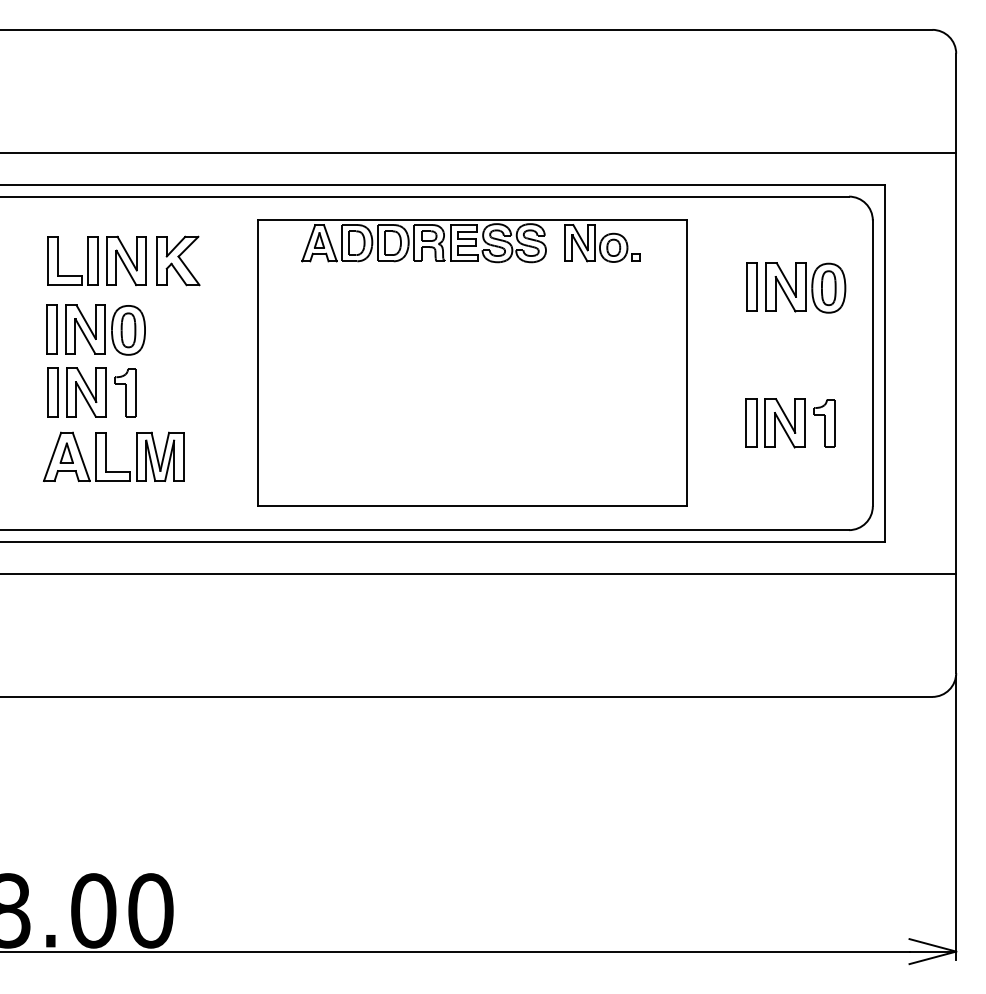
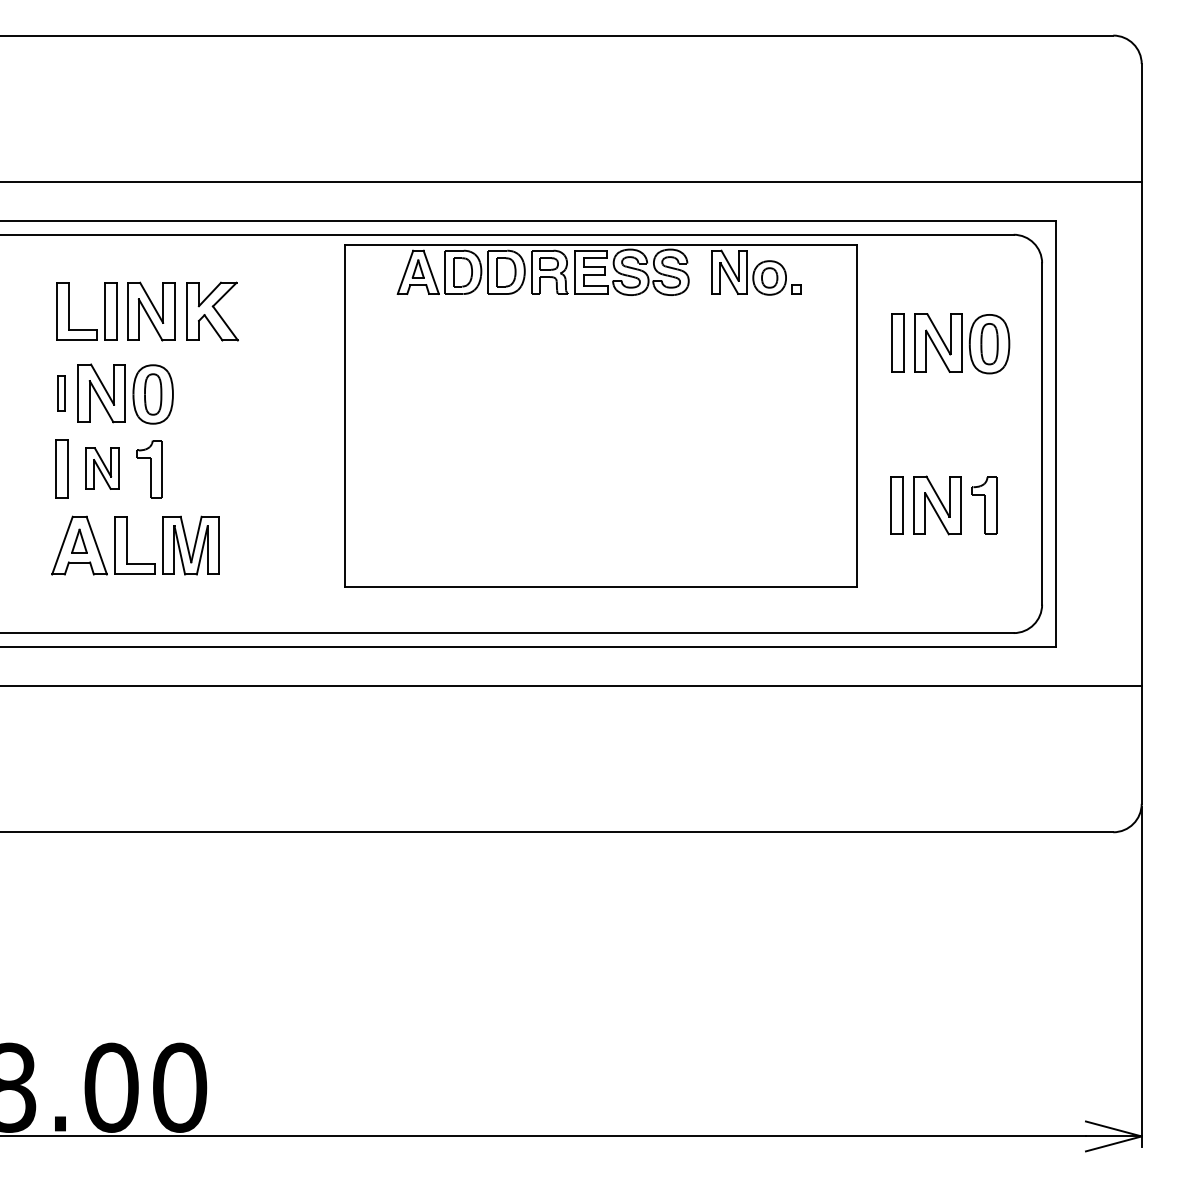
part: (51, 329) -> (61, 393), size x0.6
part: (472, 363) -> (600, 415), moved
part: (86, 392) -> (102, 468), size x0.7

